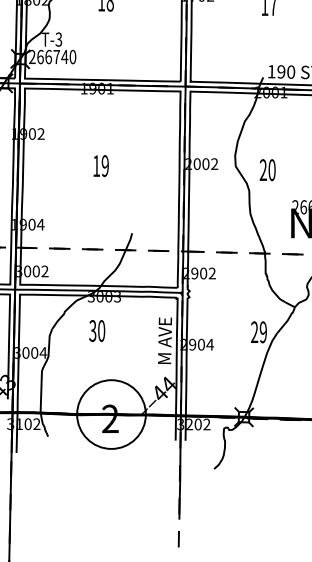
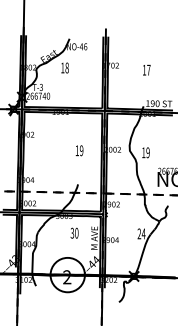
text: (100, 165) -> (79, 150), moved
text: (266, 169) -> (145, 152), 20 -> 19
text: (96, 329) -> (74, 232), moved
text: (262, 331) -> (143, 233), 29 -> 24

